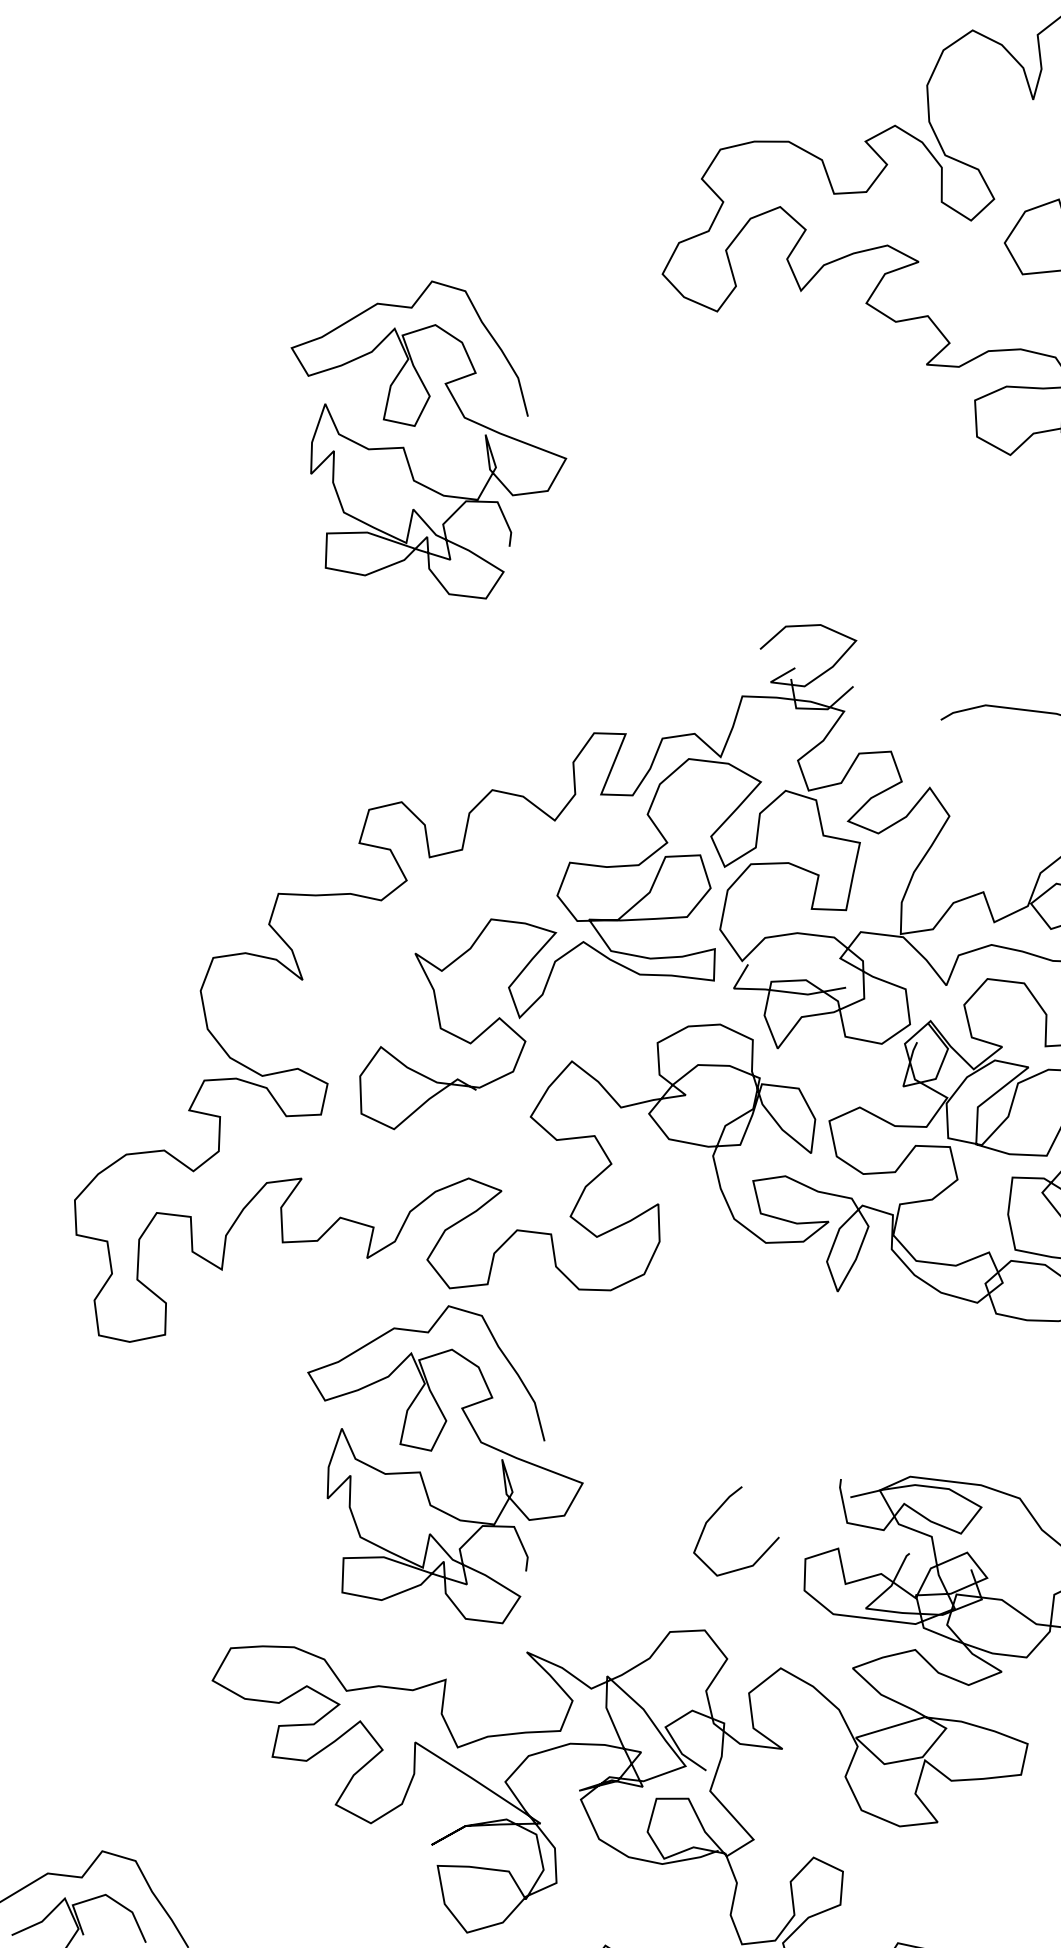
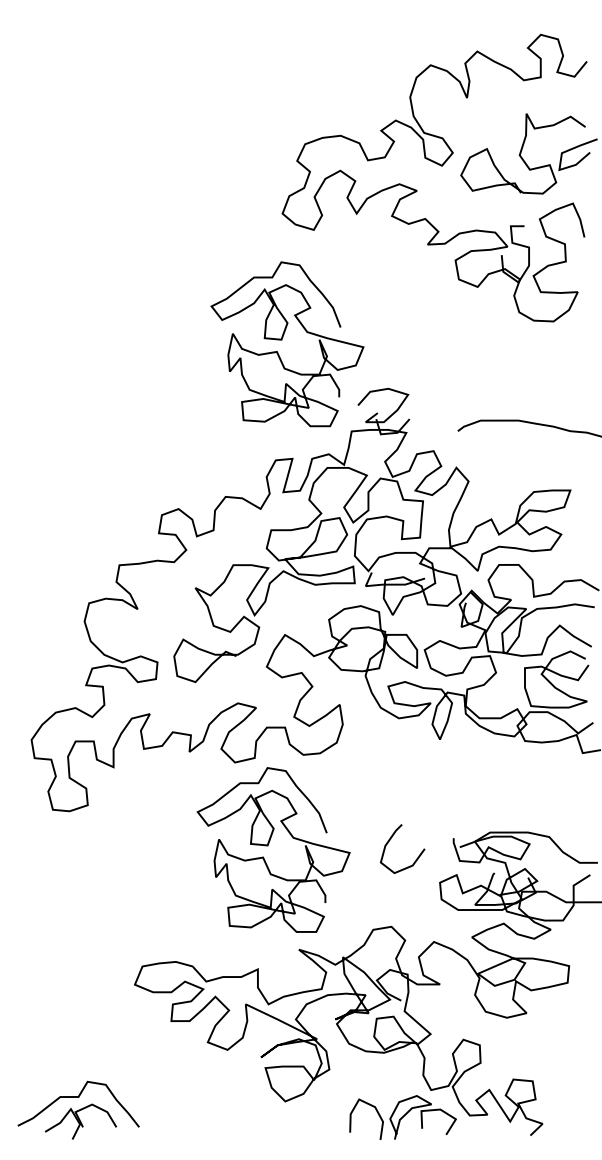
curve: (416, 427) -> (282, 340), moved
curve: (432, 1452) -> (268, 846), moved
curve: (717, 1513) -> (390, 840), moved

